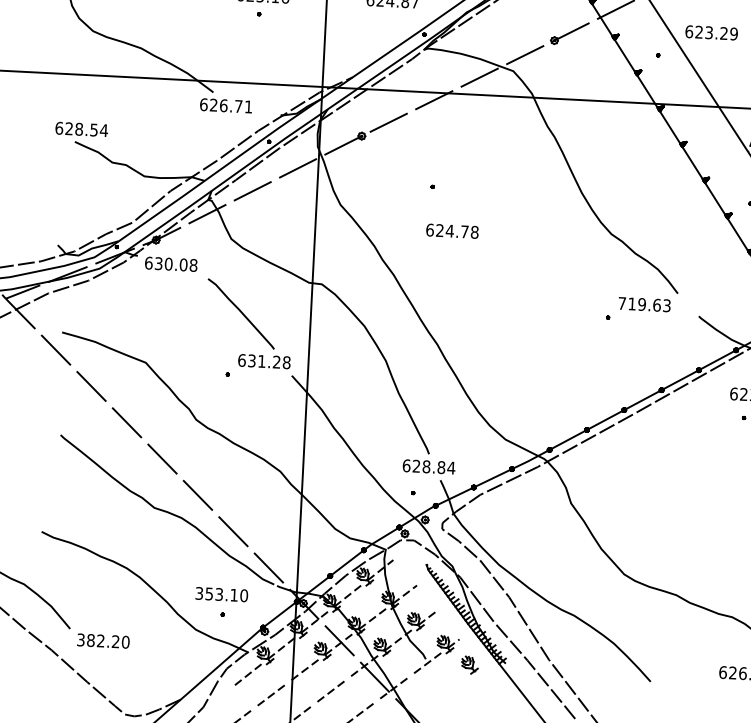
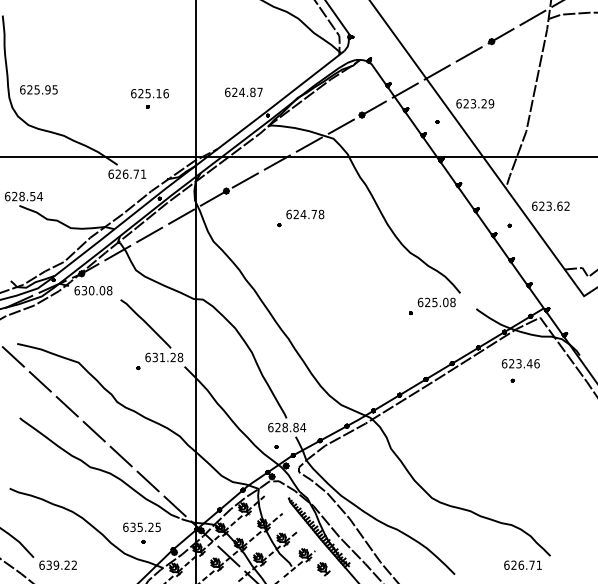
text: (452, 231) -> (305, 214), moved
text: (644, 304) -> (436, 302), 719.63 -> 625.08
text: (222, 593) -> (142, 526), 353.10 -> 635.25
text: (103, 640) -> (58, 564), 382.20 -> 639.22

